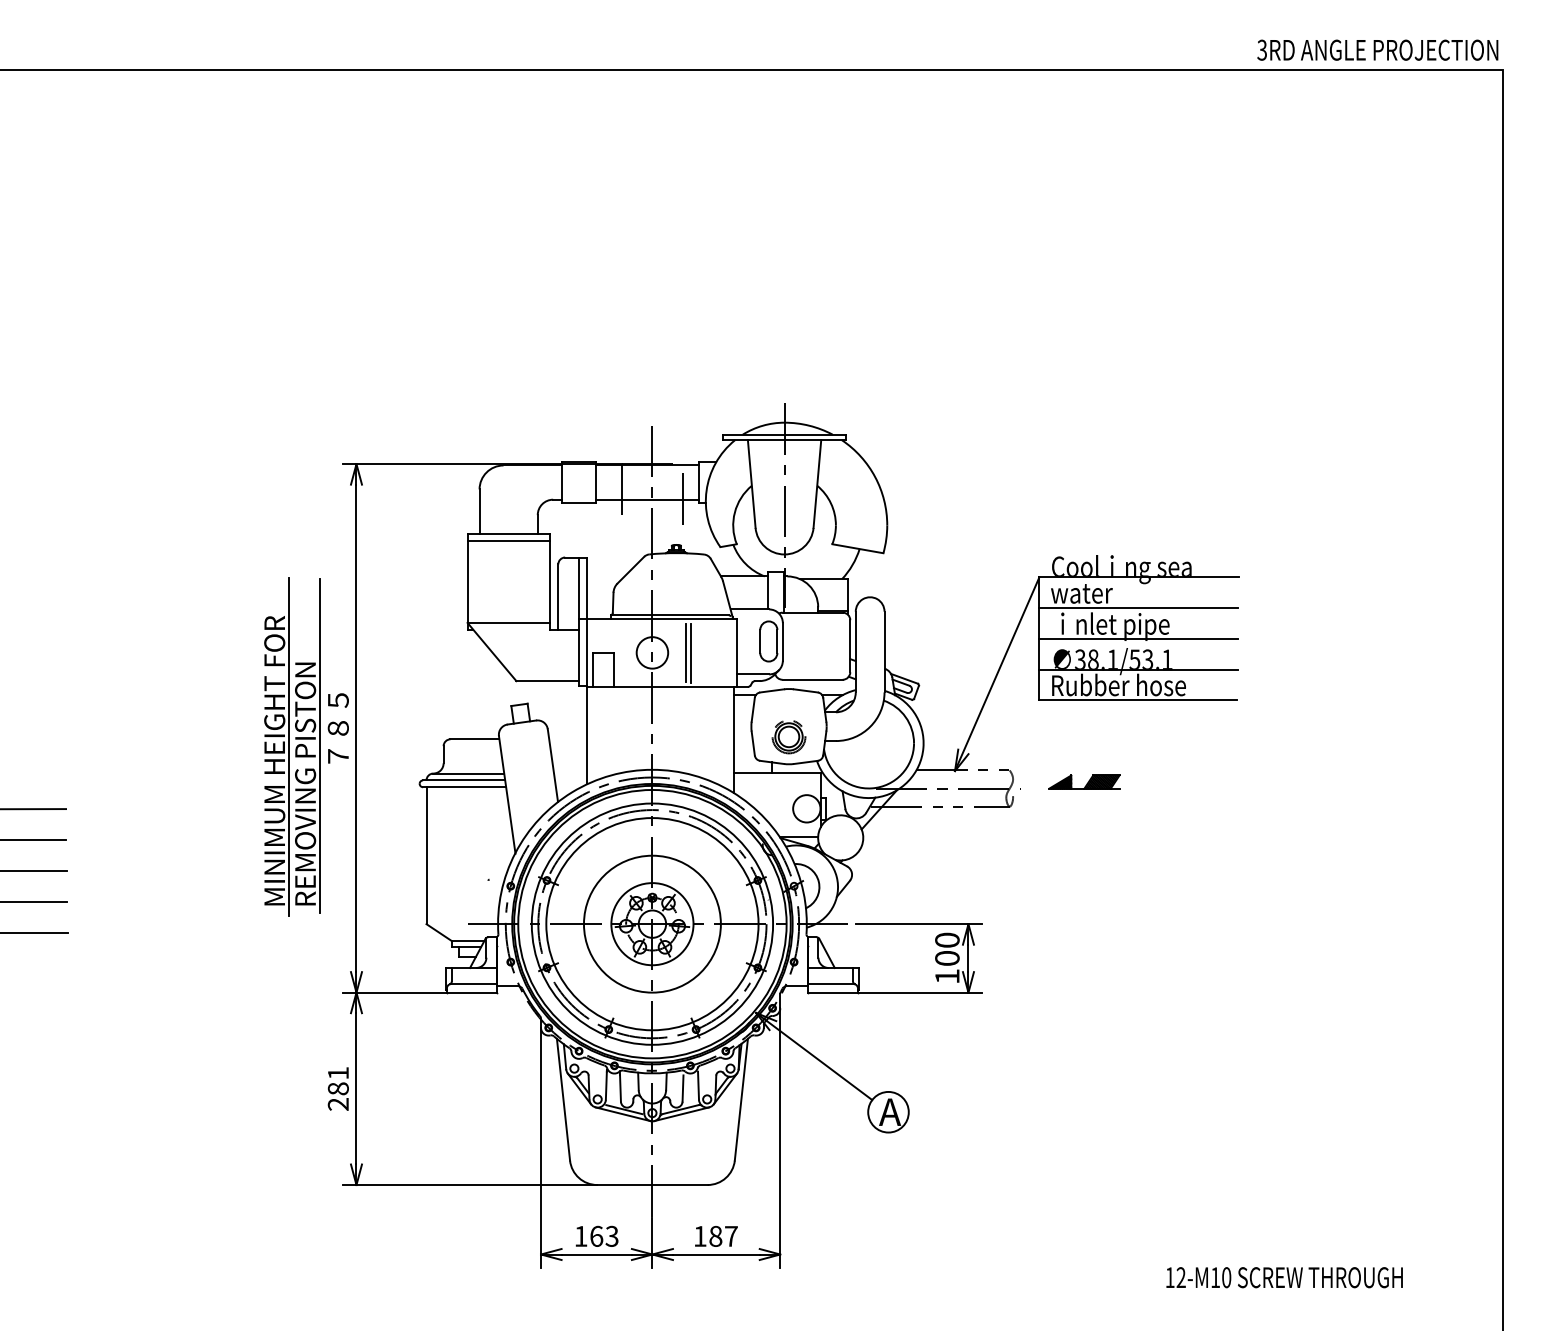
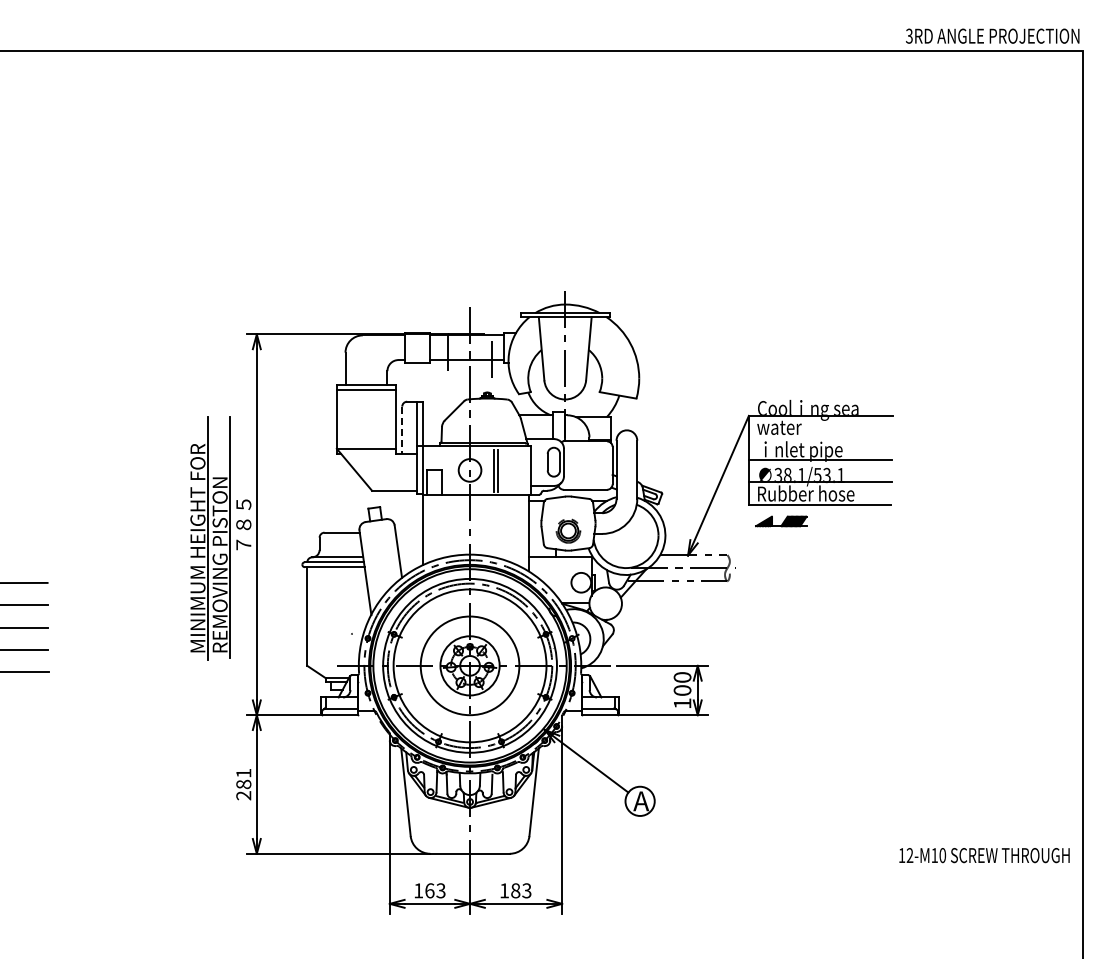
line: (558, 597) -> (402, 430), solid -> dashed
line: (1137, 608) -> (819, 438), removed
part: (1084, 782) -> (781, 521), moved
text: (730, 1235) -> (526, 890), 187 -> 183
text: (1284, 1277) -> (984, 855), moved

